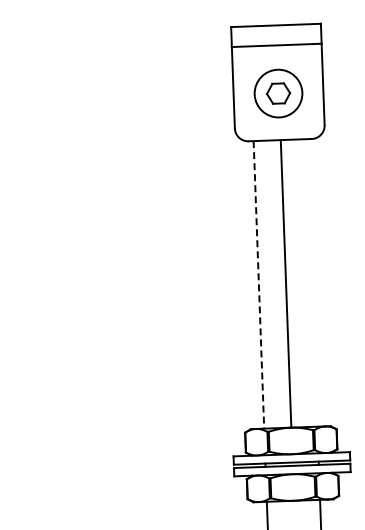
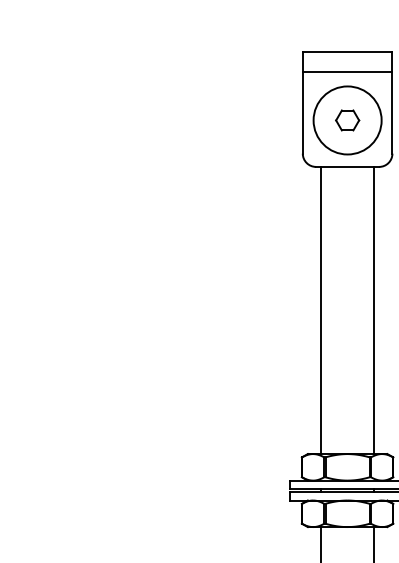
circle: (278, 93) -> (347, 120), size x1.43
line: (286, 283) -> (374, 310), moved
line: (259, 284) -> (321, 310), dashed -> solid

